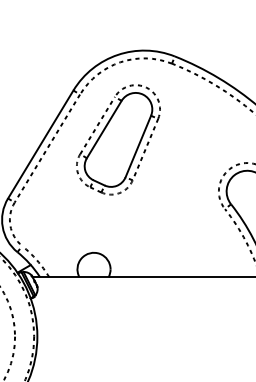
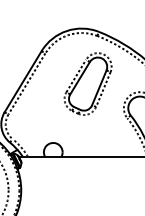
part: (117, 138) -> (87, 83), moved

